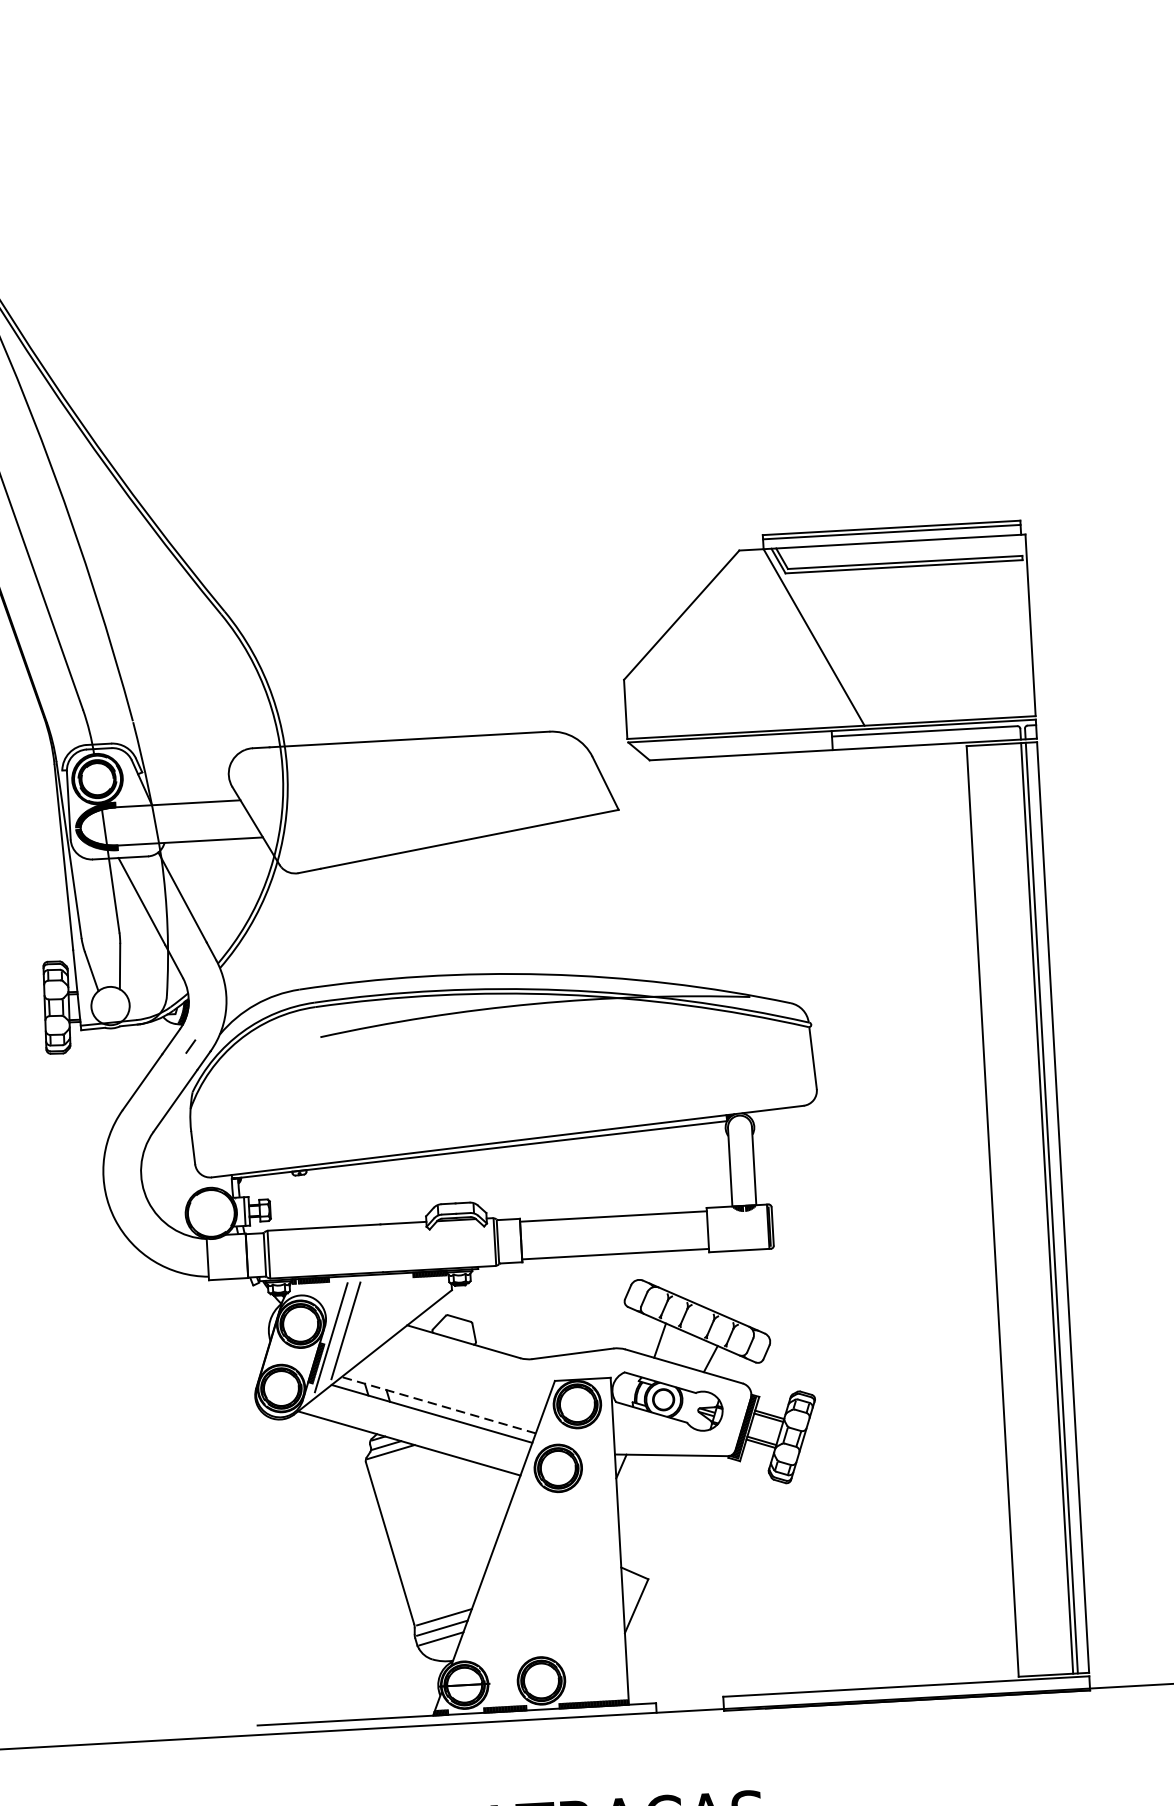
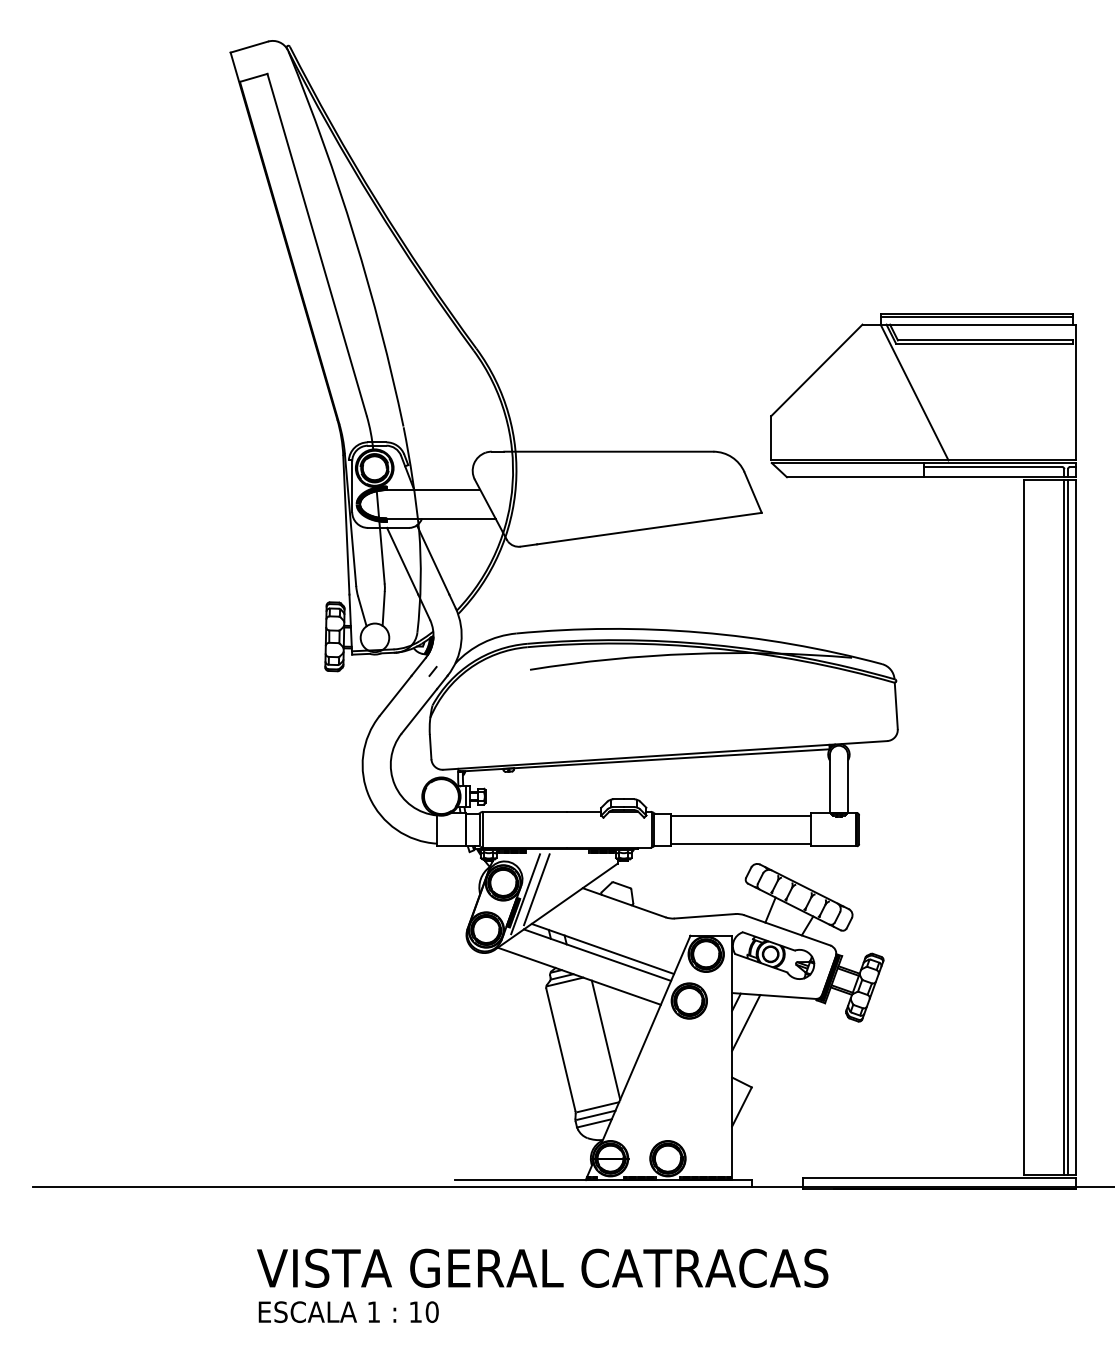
line: (438, 1404) -> (602, 948), dashed -> solid
line: (636, 1494) -> (746, 1023), added
line: (449, 1526) -> (605, 1039), added

